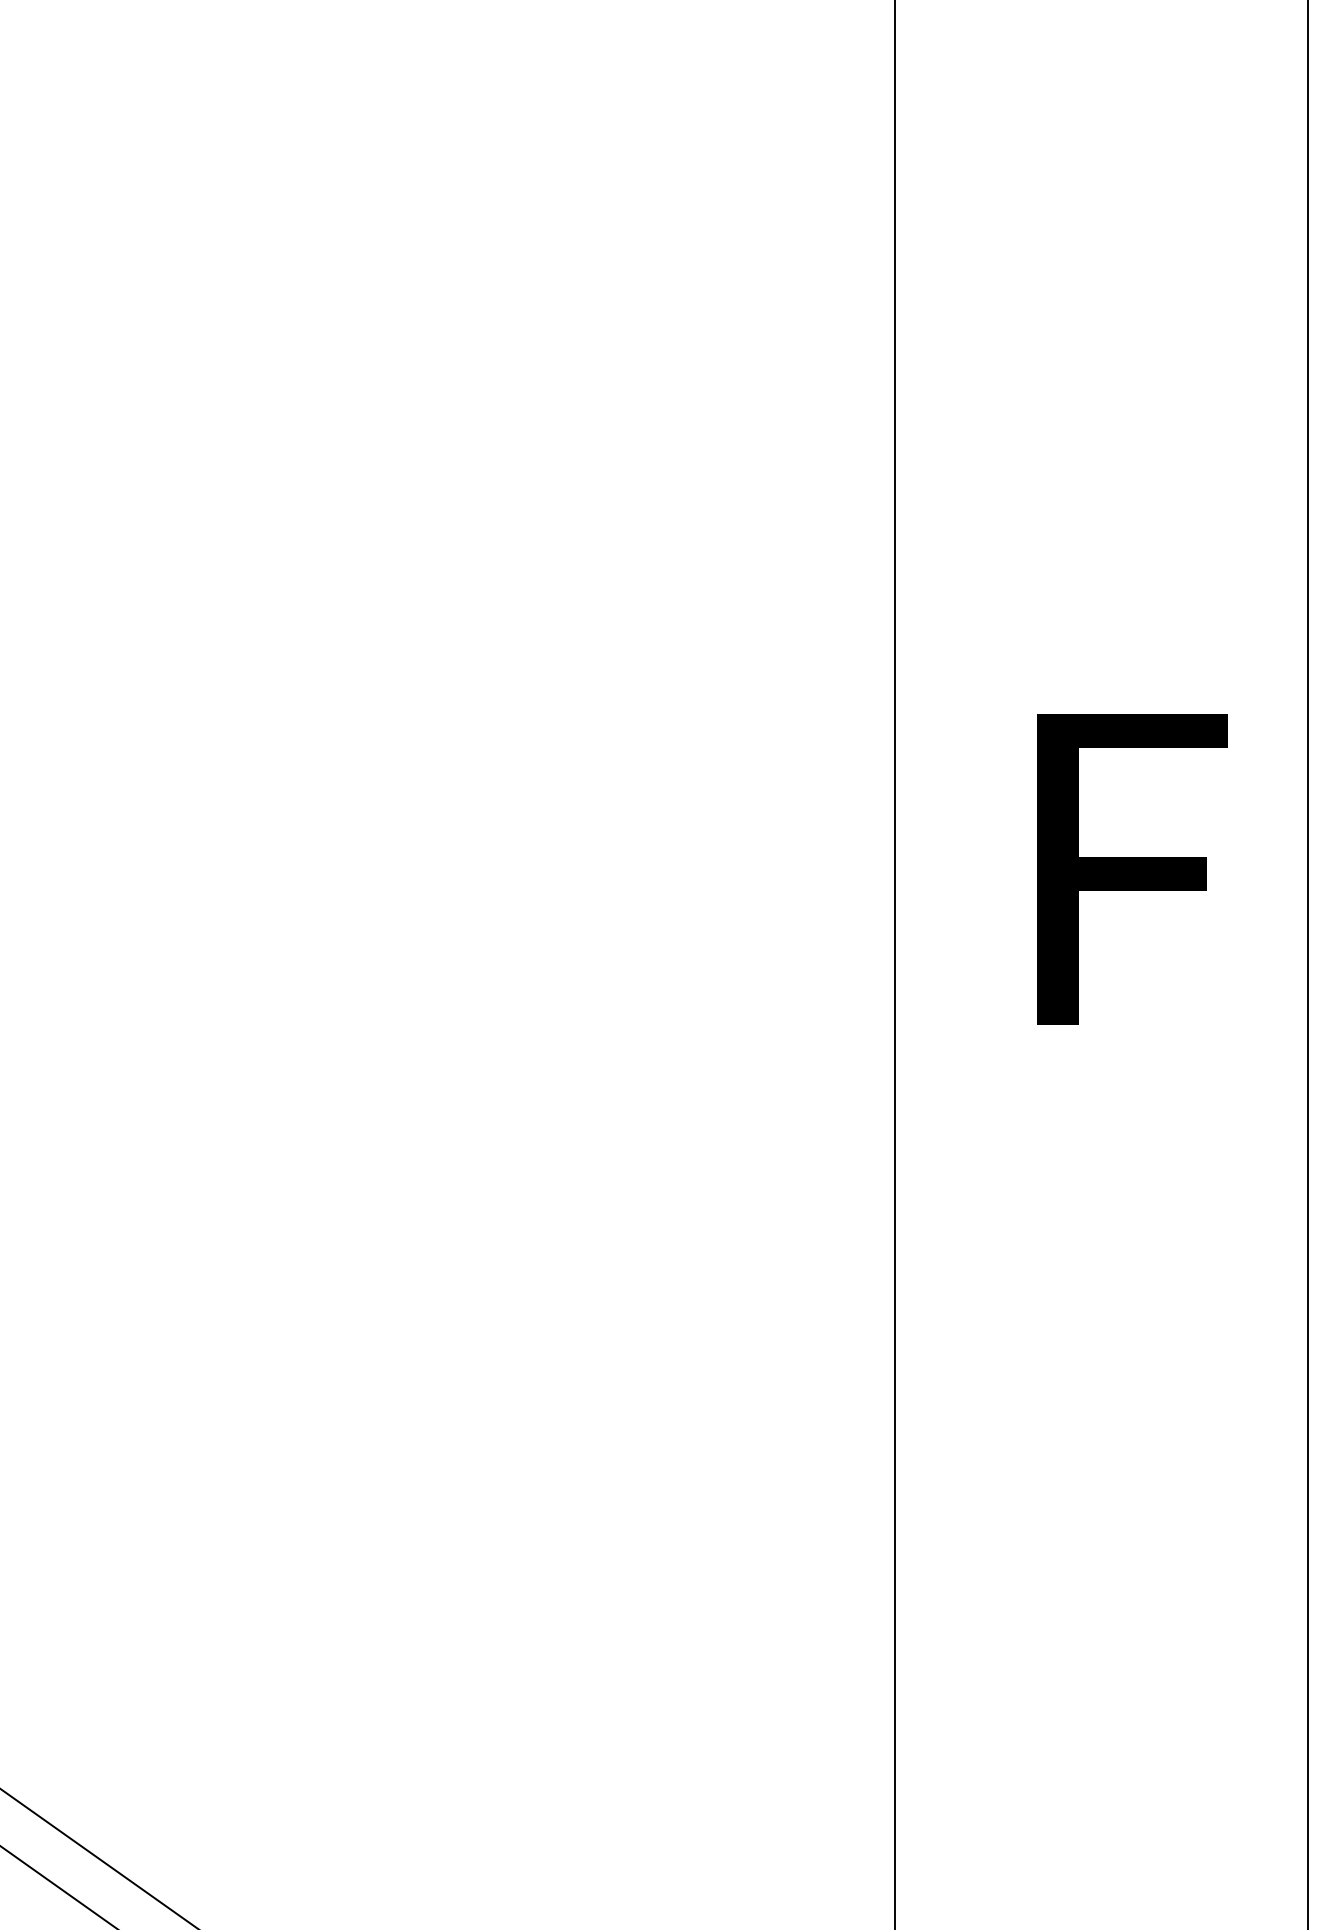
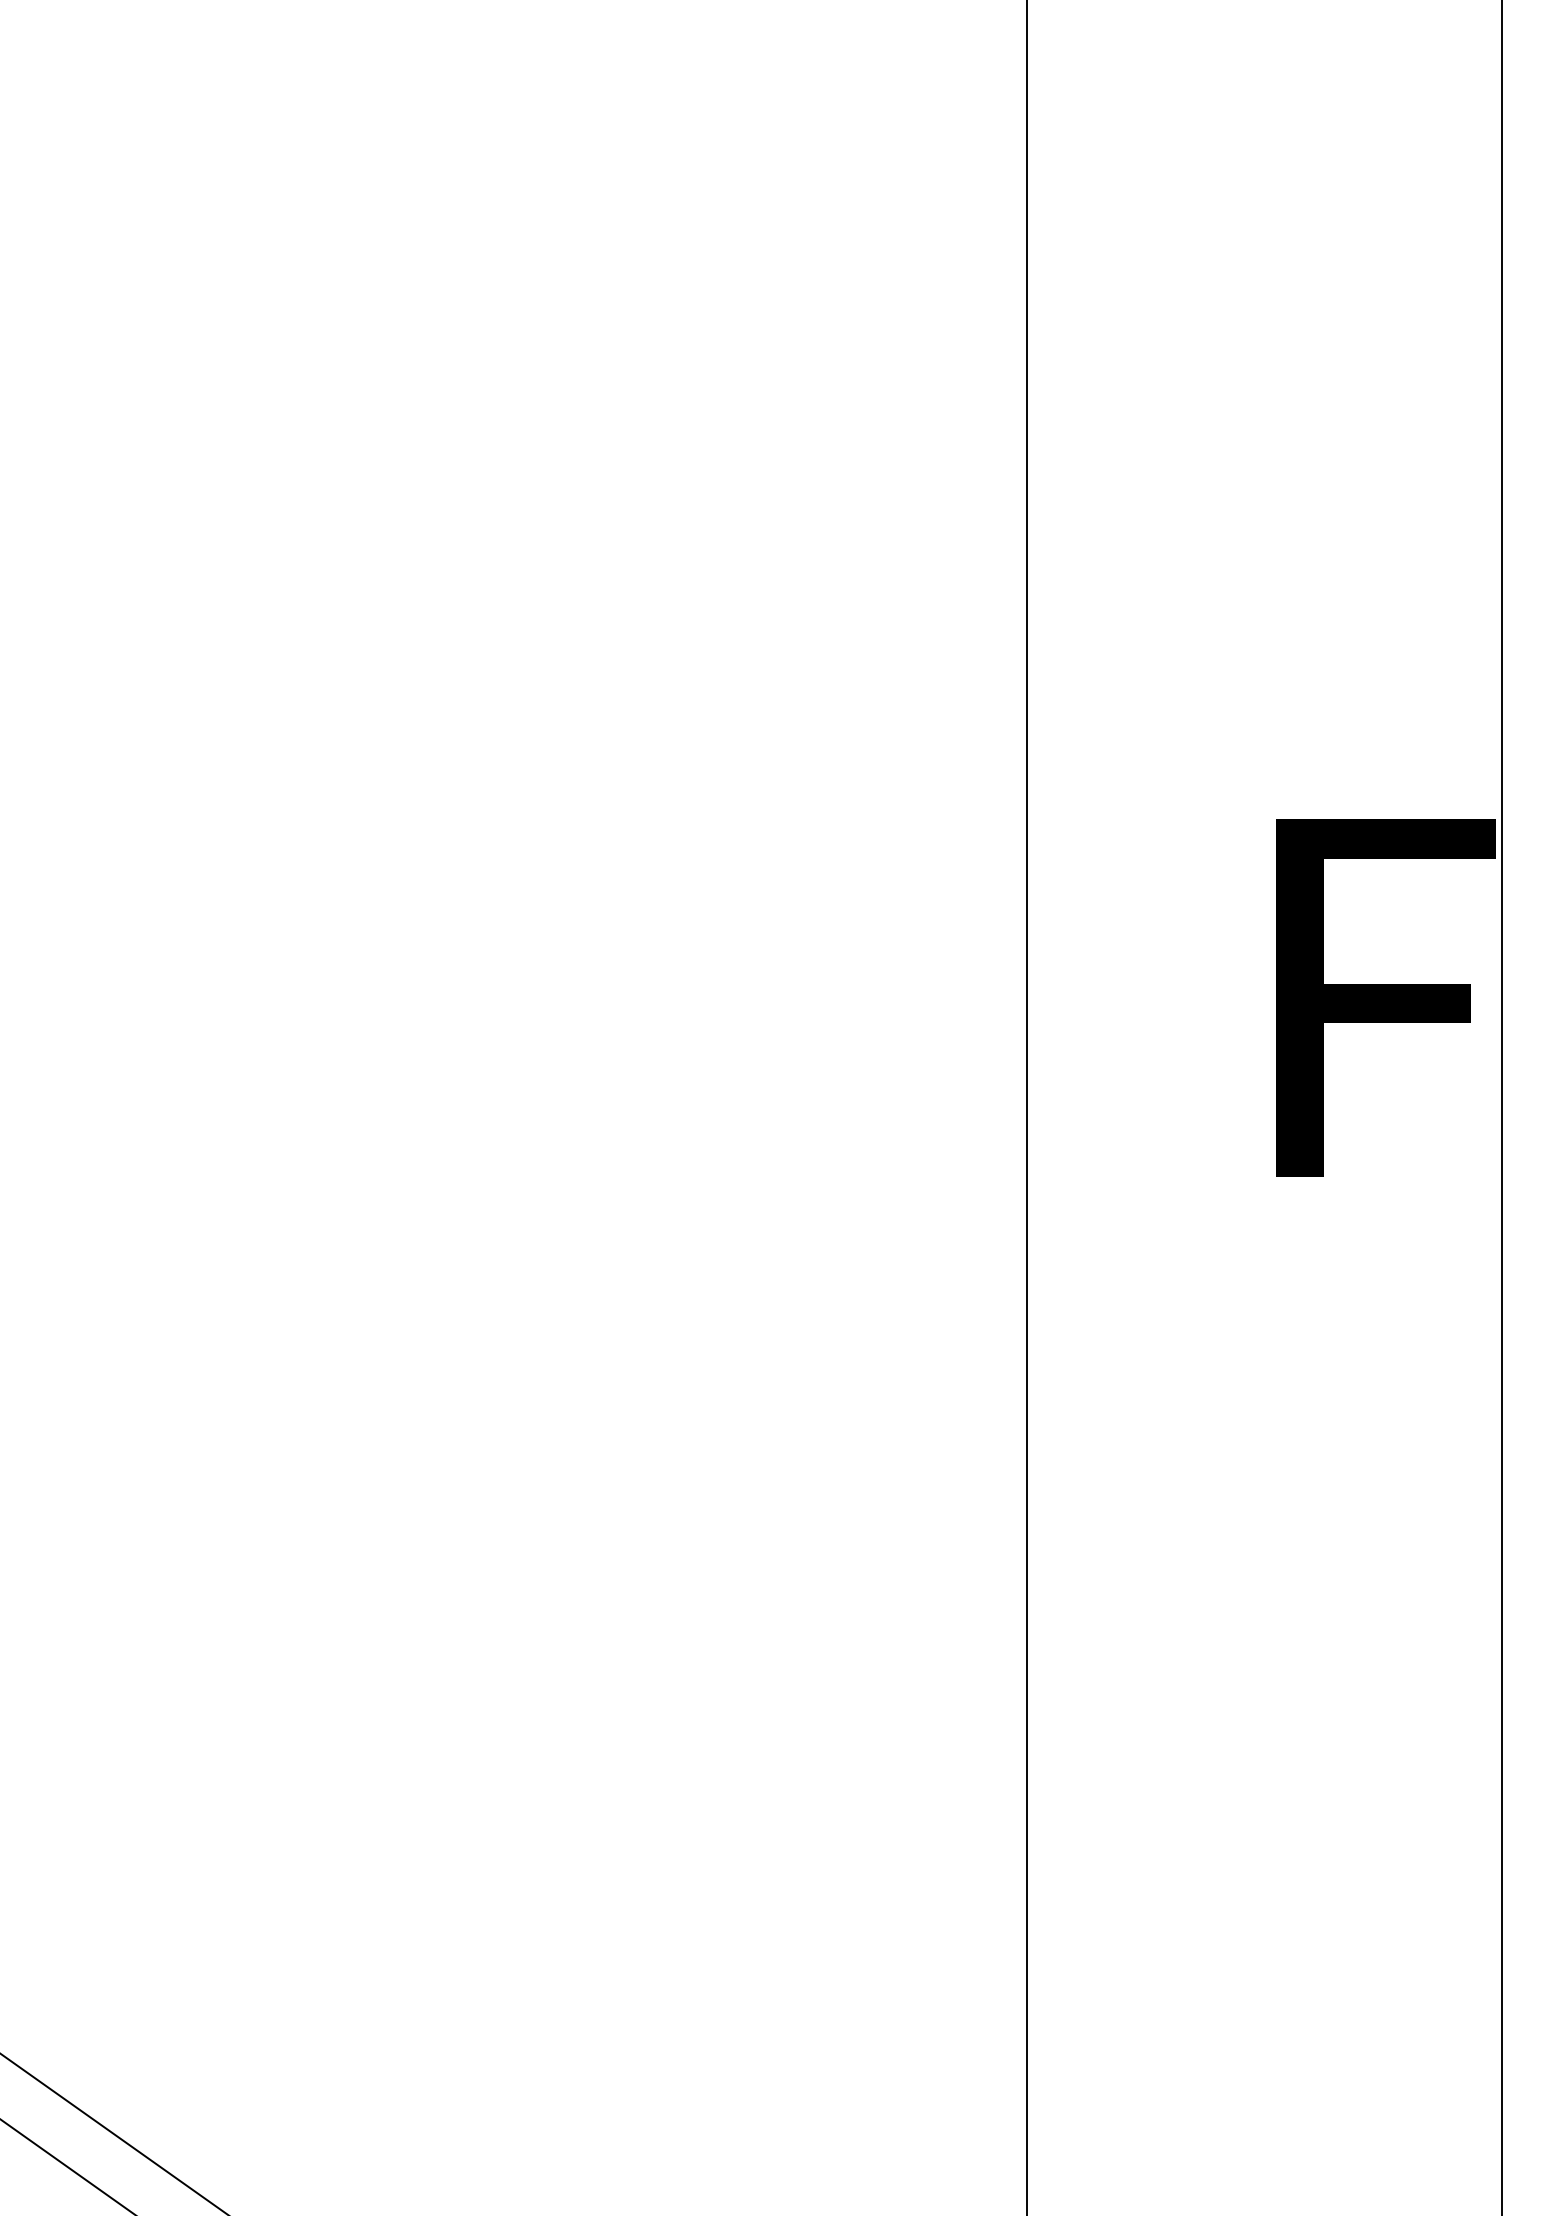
text: (1131, 868) -> (1385, 997), moved

